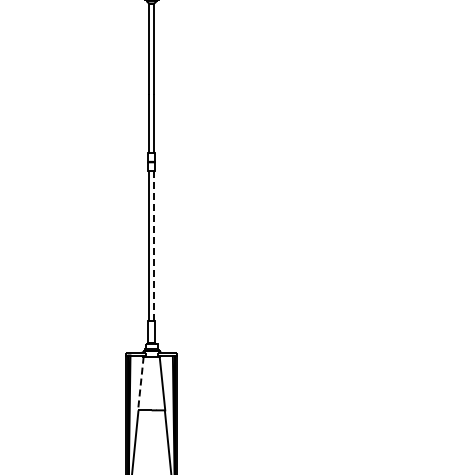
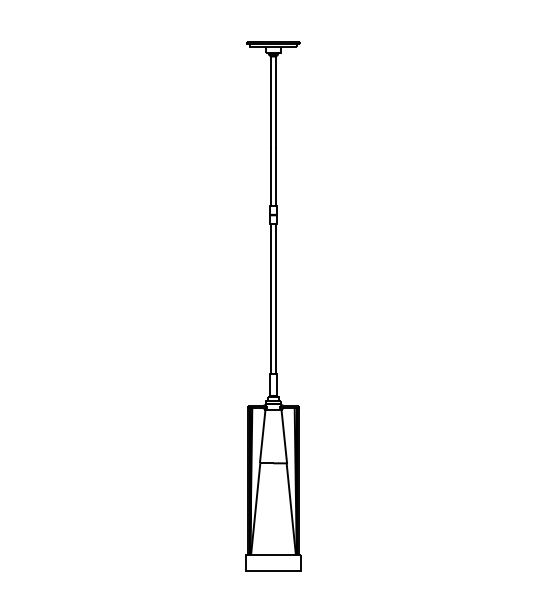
line: (153, 245) -> (275, 298), dashed -> solid
line: (140, 383) -> (262, 436), dashed -> solid

